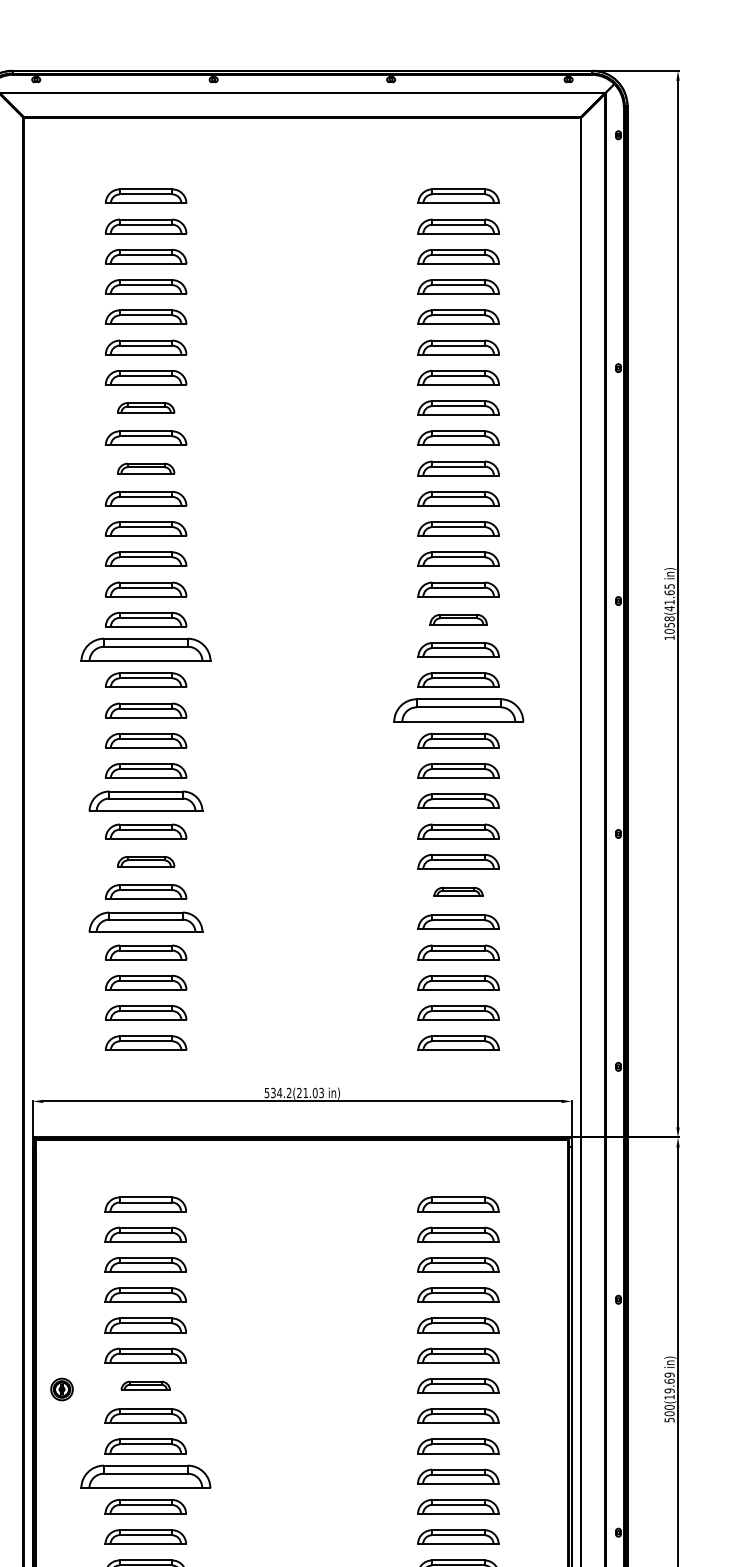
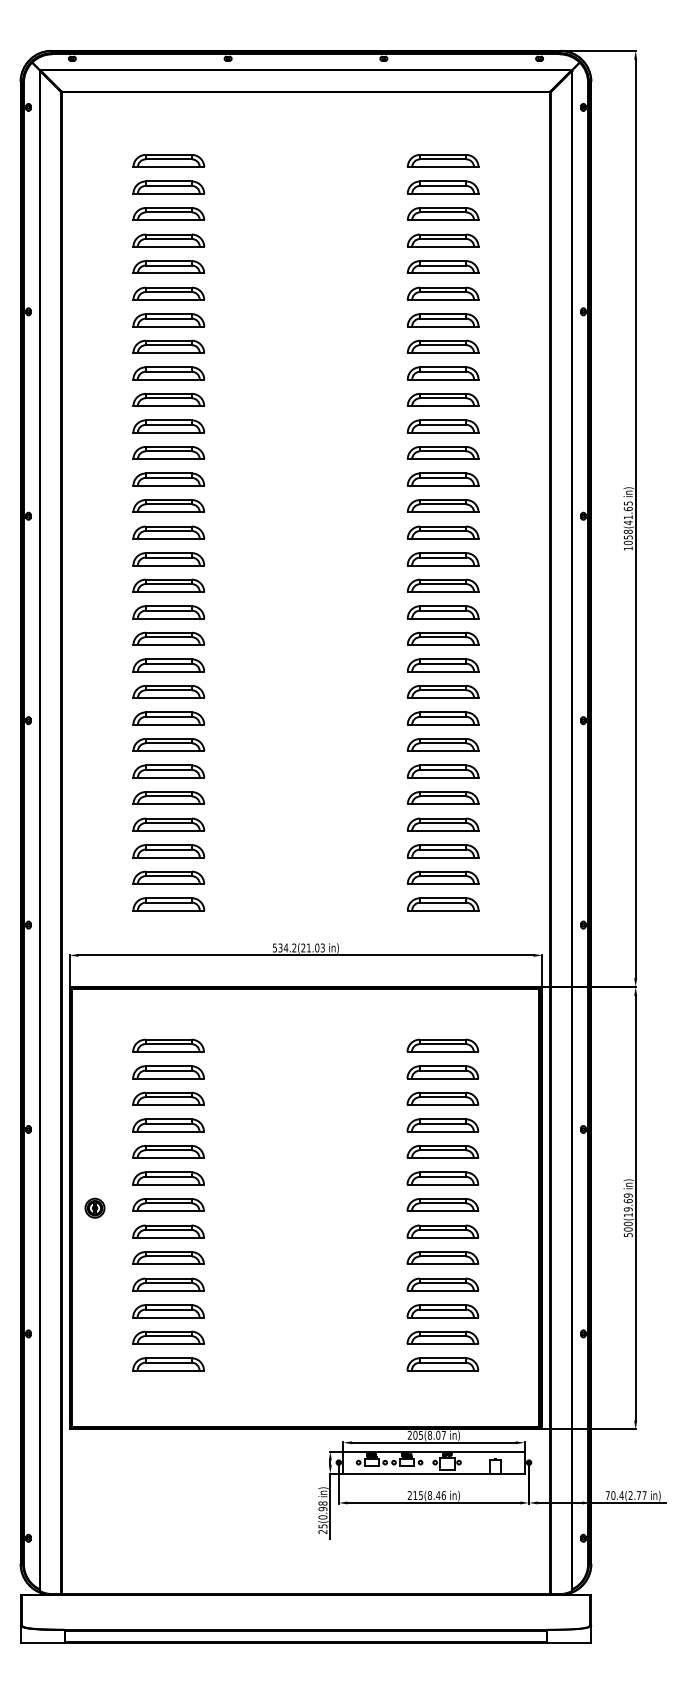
part: (145, 407) -> (168, 346), size x1.43
part: (145, 468) -> (168, 399), size x1.43
part: (457, 619) -> (442, 532), size x1.43
part: (145, 650) -> (168, 559), size x0.62
part: (457, 710) -> (442, 612), size x0.62
part: (145, 800) -> (168, 691), size x0.71
part: (145, 861) -> (168, 744), size x1.43
part: (457, 891) -> (442, 771), size x1.67
part: (145, 921) -> (168, 797), size x0.71
part: (145, 1385) -> (168, 1204), size x1.67
part: (145, 1476) -> (168, 1284), size x0.62

